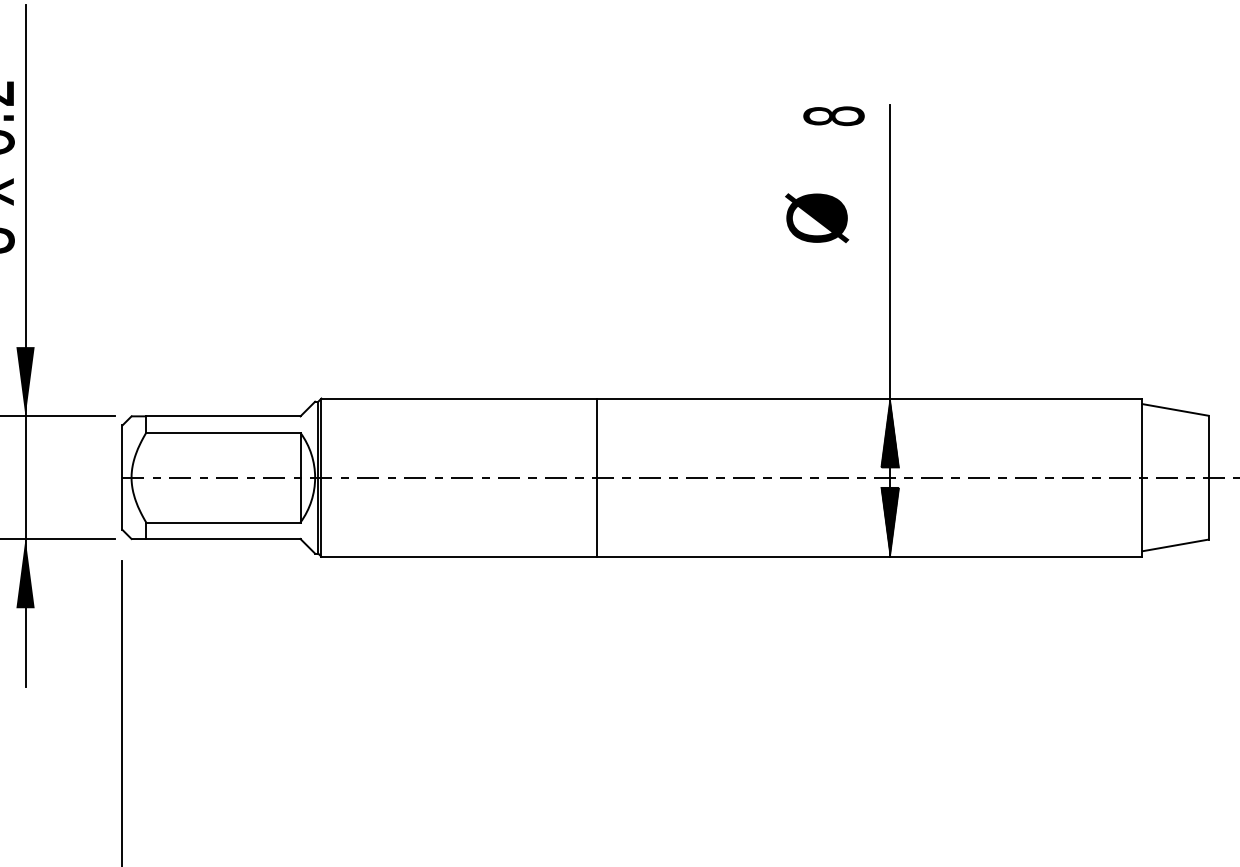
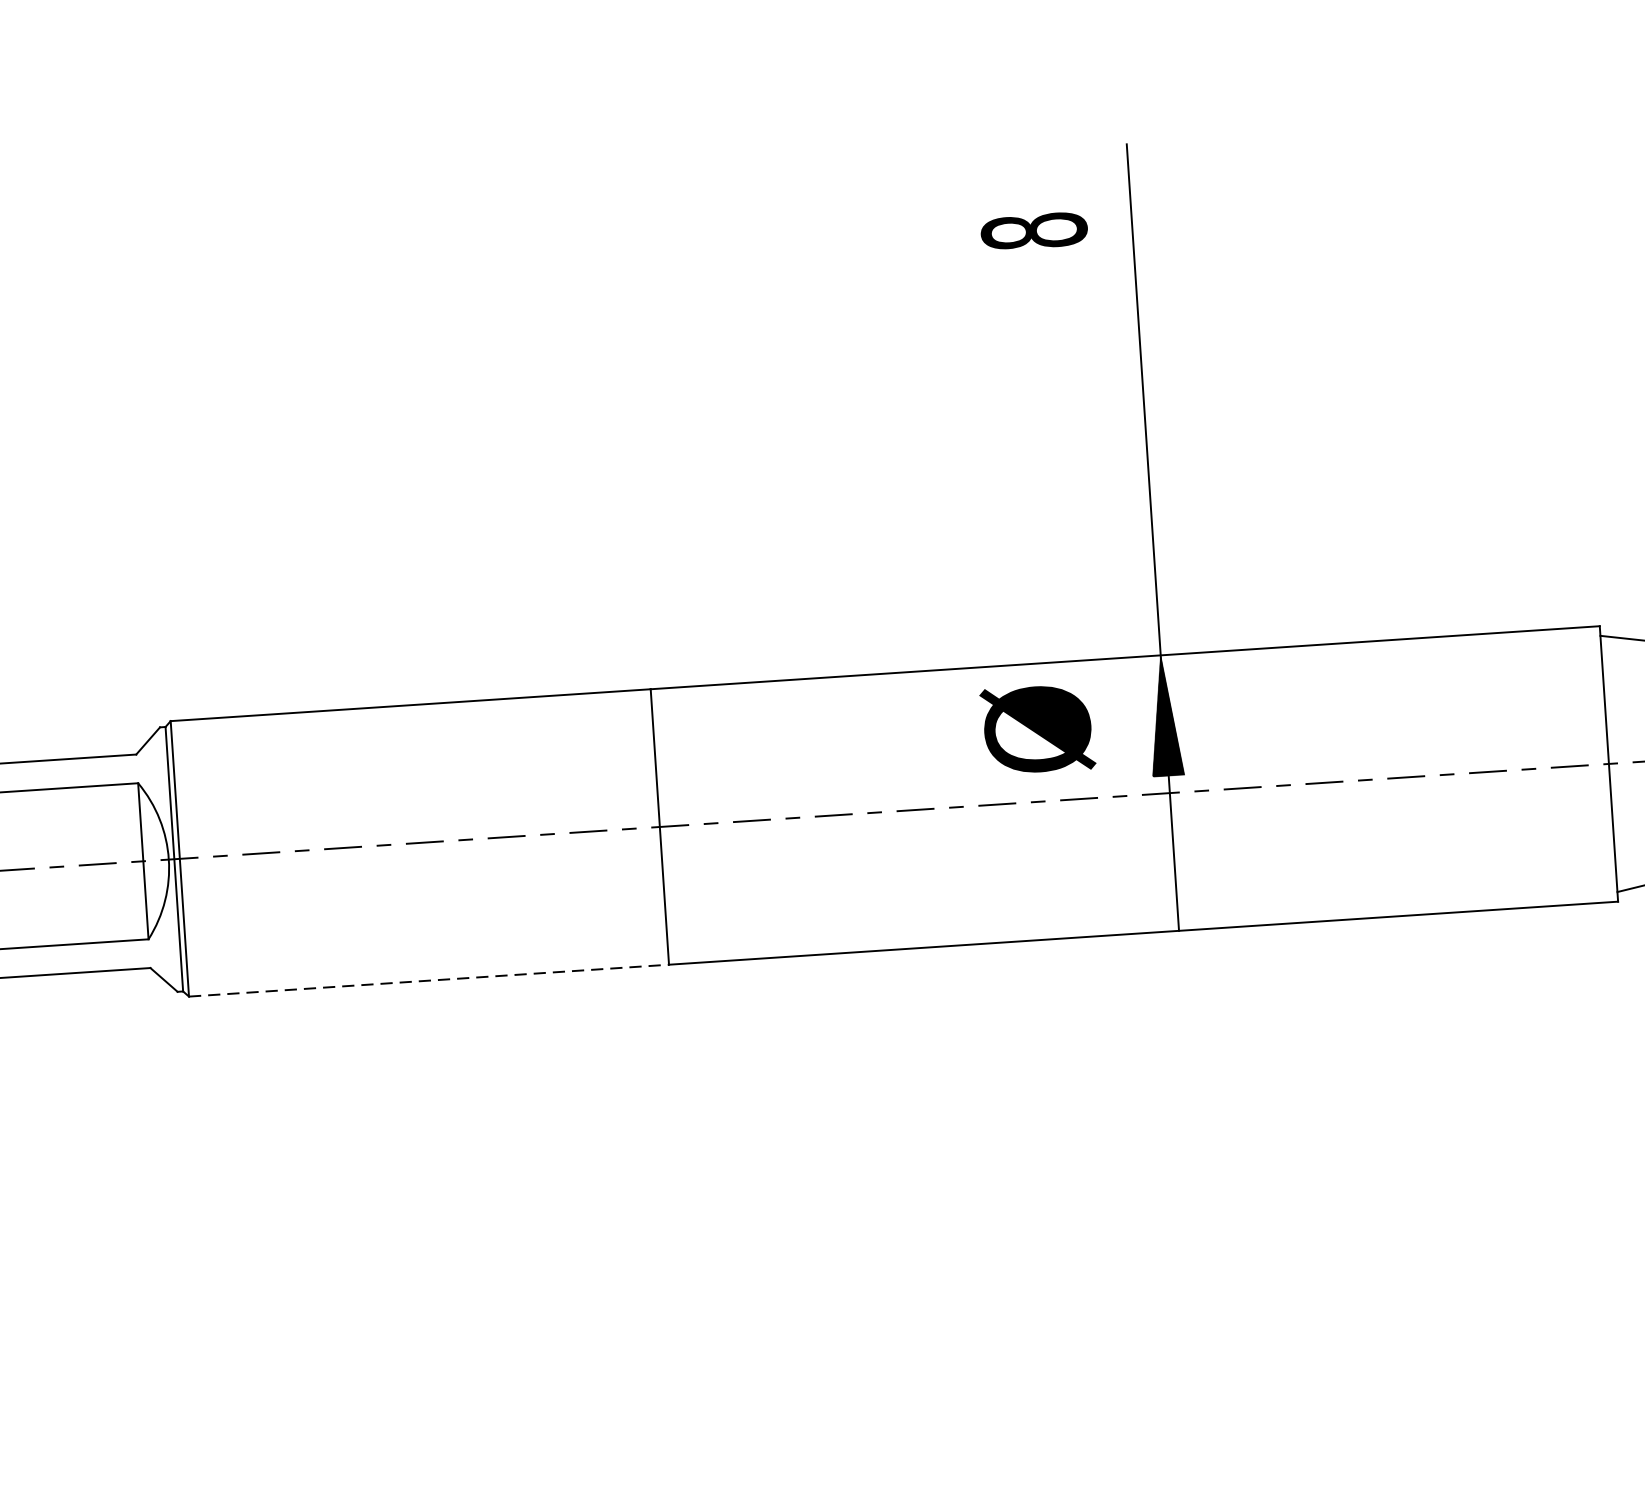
text: (833, 116) -> (1033, 231), moved
text: (817, 217) -> (1038, 728), moved
hatch: (890, 521) -> (1175, 869), removed
line: (459, 556) -> (429, 980), solid -> dashed

